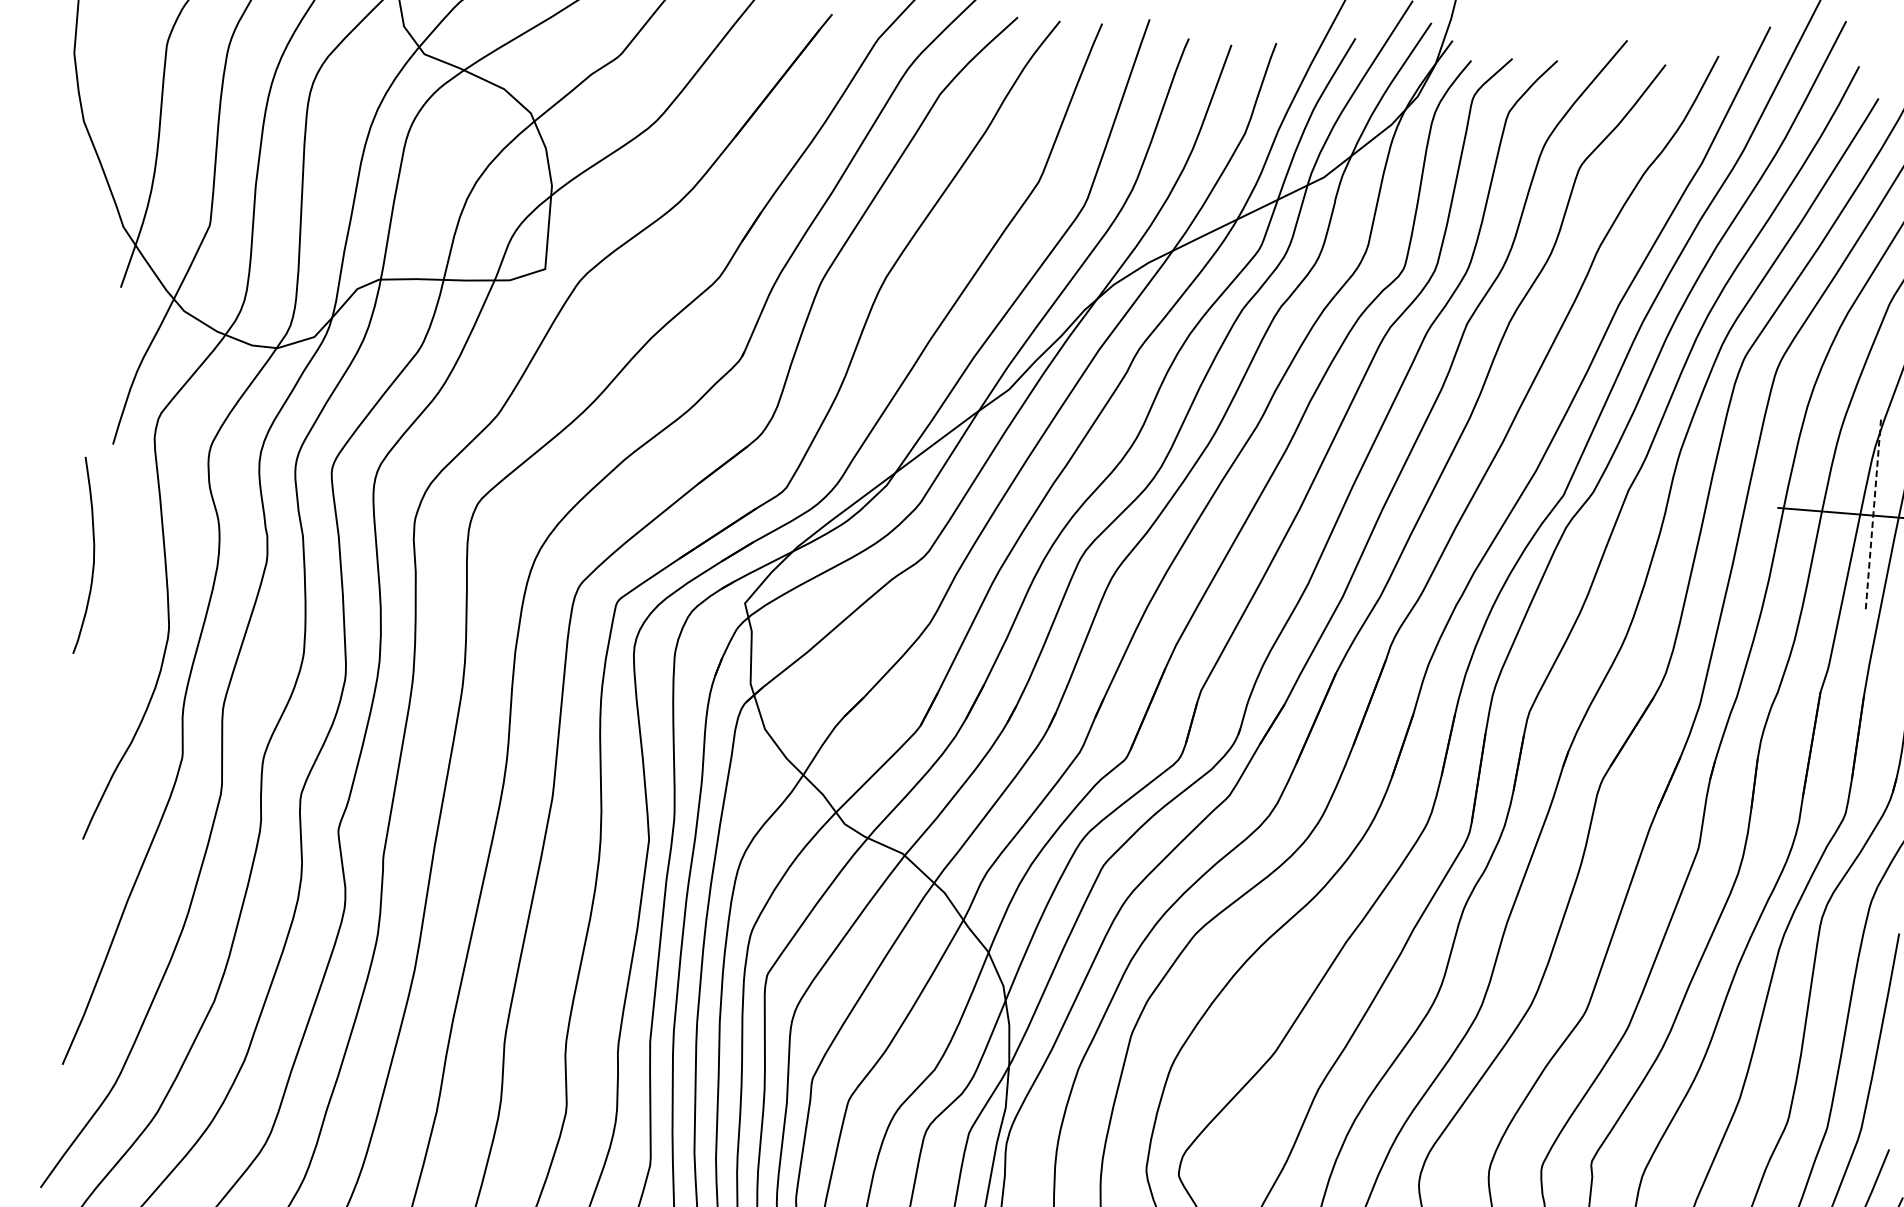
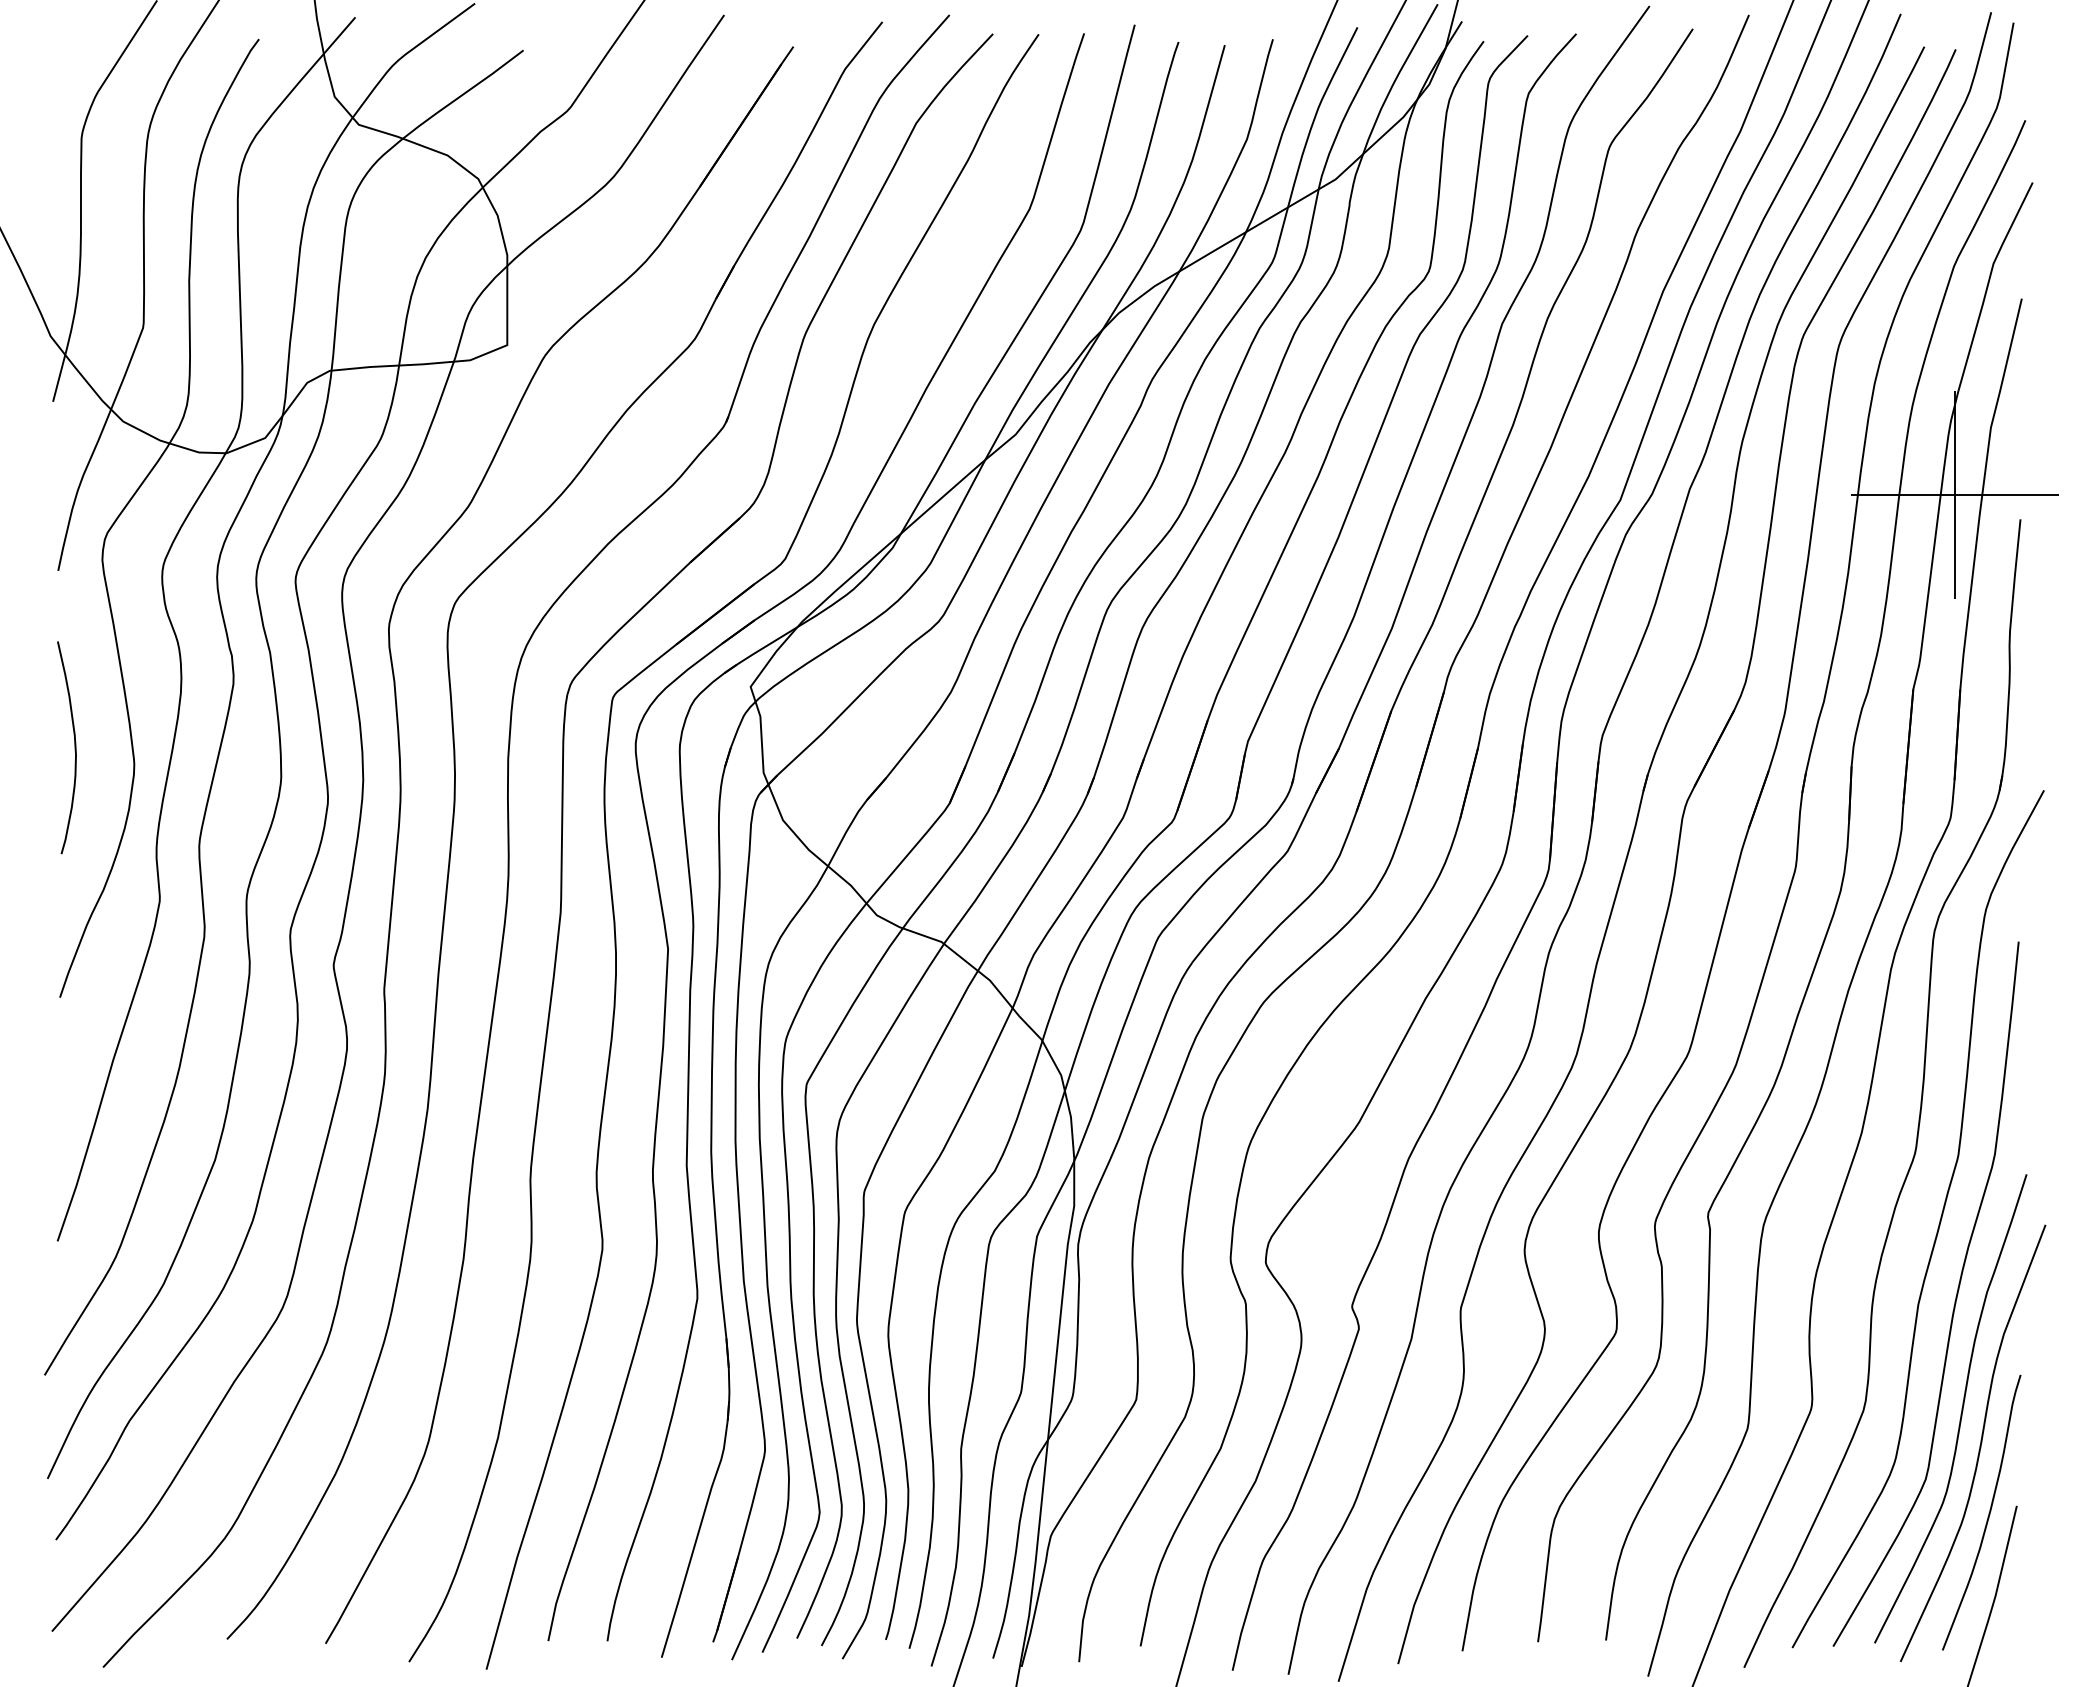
line: (1873, 515) -> (1954, 495), dashed -> solid
curve: (93, 556) -> (74, 747), moved

